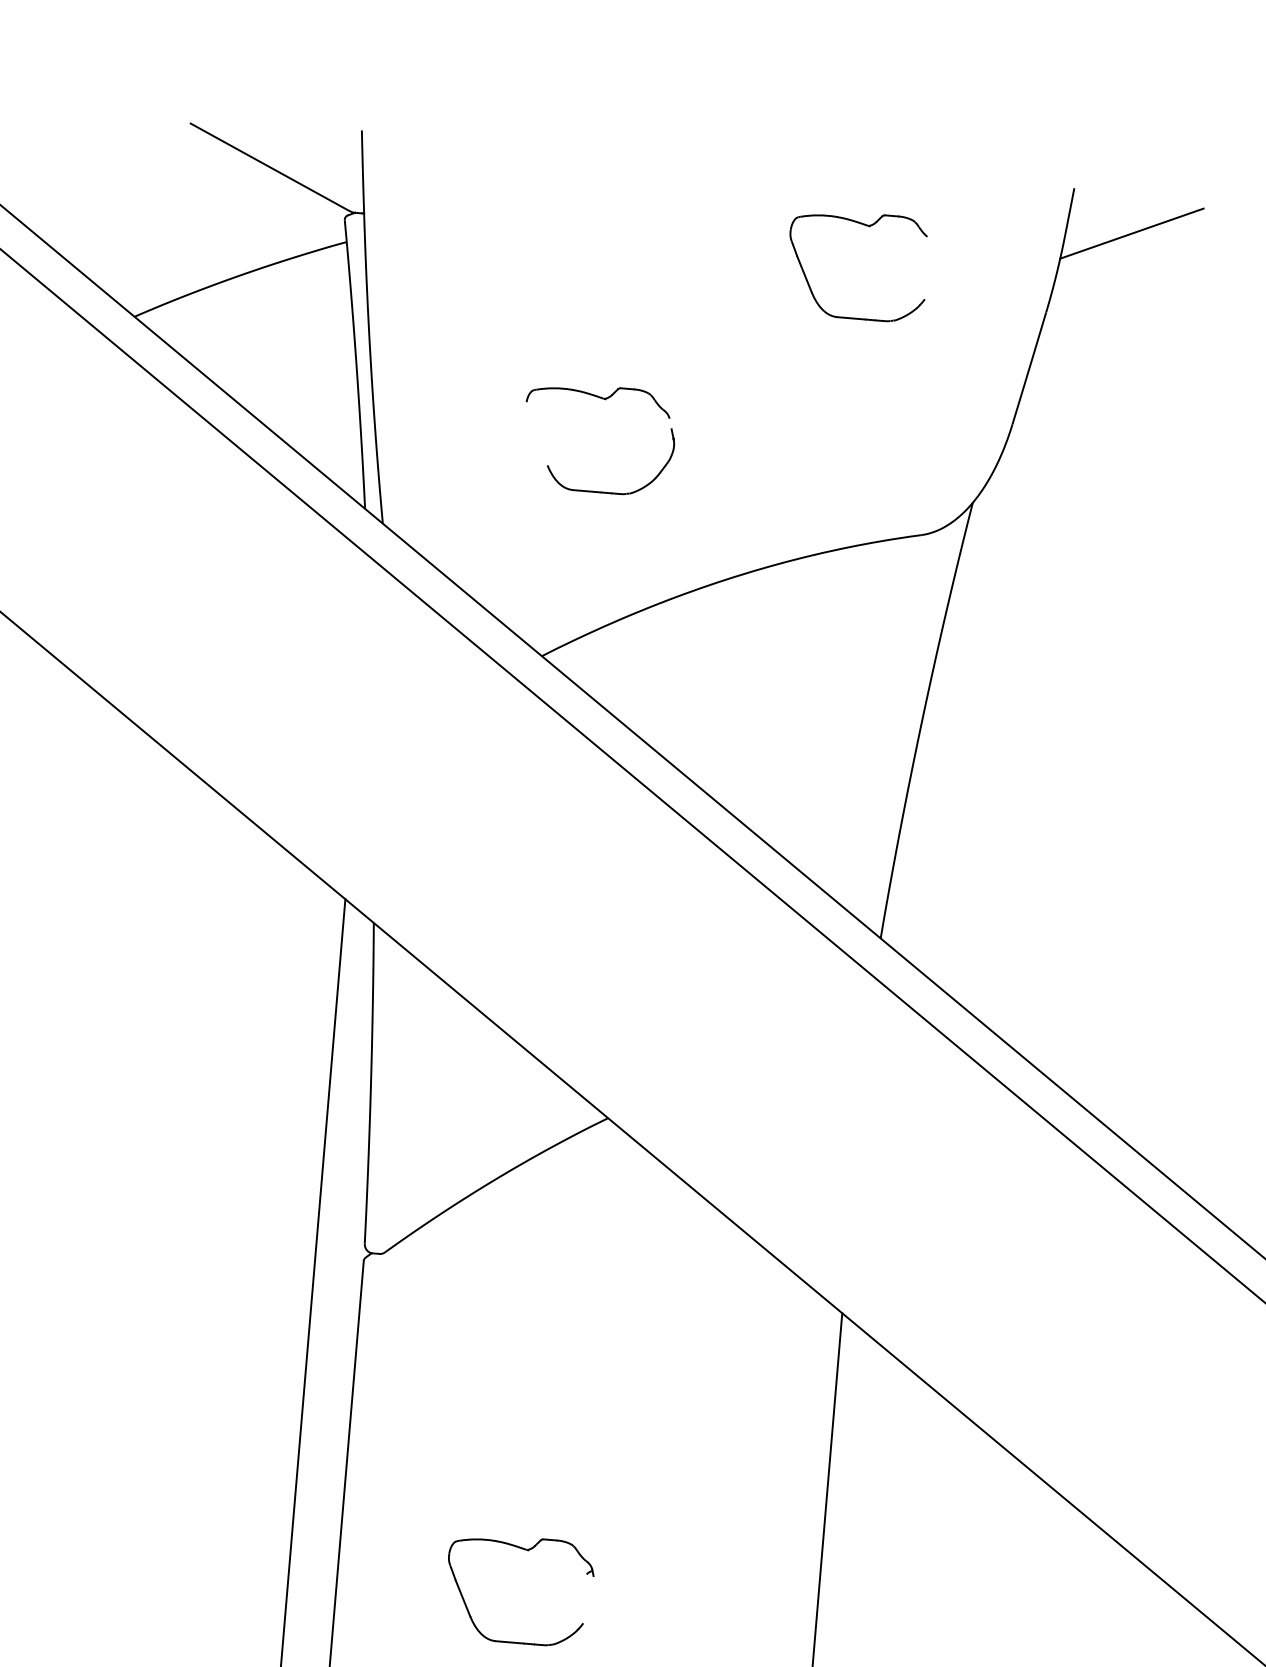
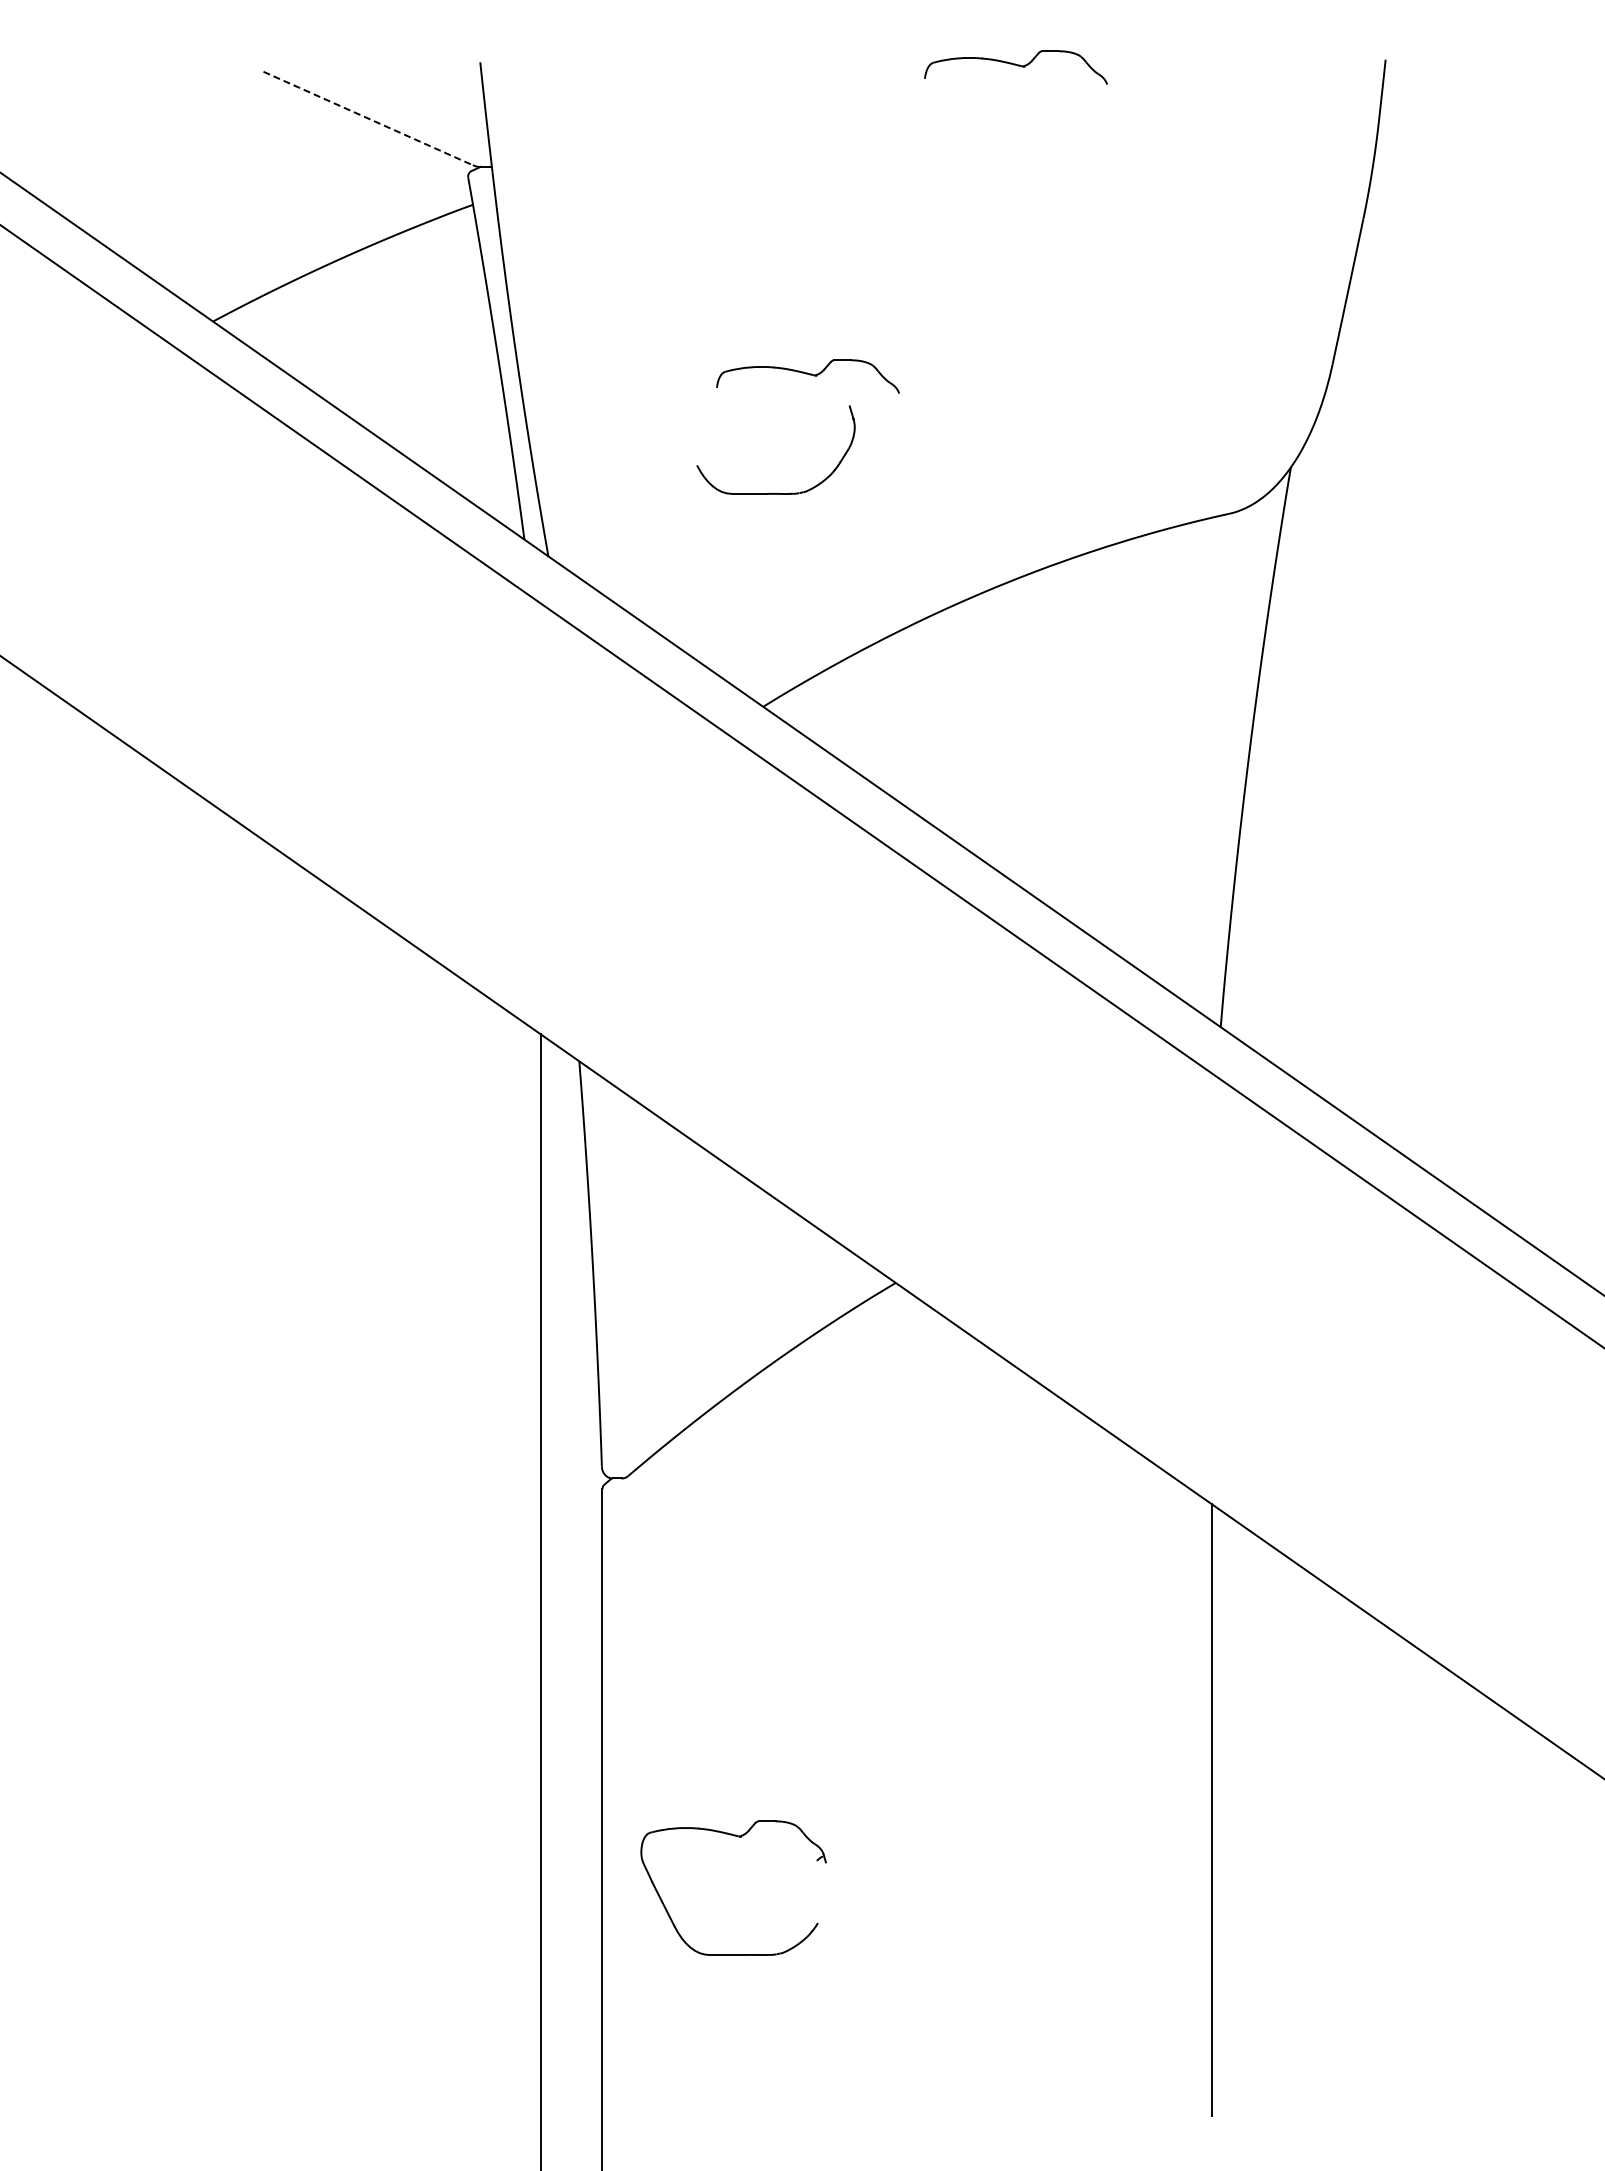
line: (270, 167) -> (368, 118), solid -> dashed
part: (782, 169) -> (1015, 67), added
part: (868, 227) -> (1130, 130), removed
line: (1131, 233) -> (1462, 110), removed
part: (607, 492) -> (775, 493), moved
part: (525, 1550) -> (737, 1837), moved

